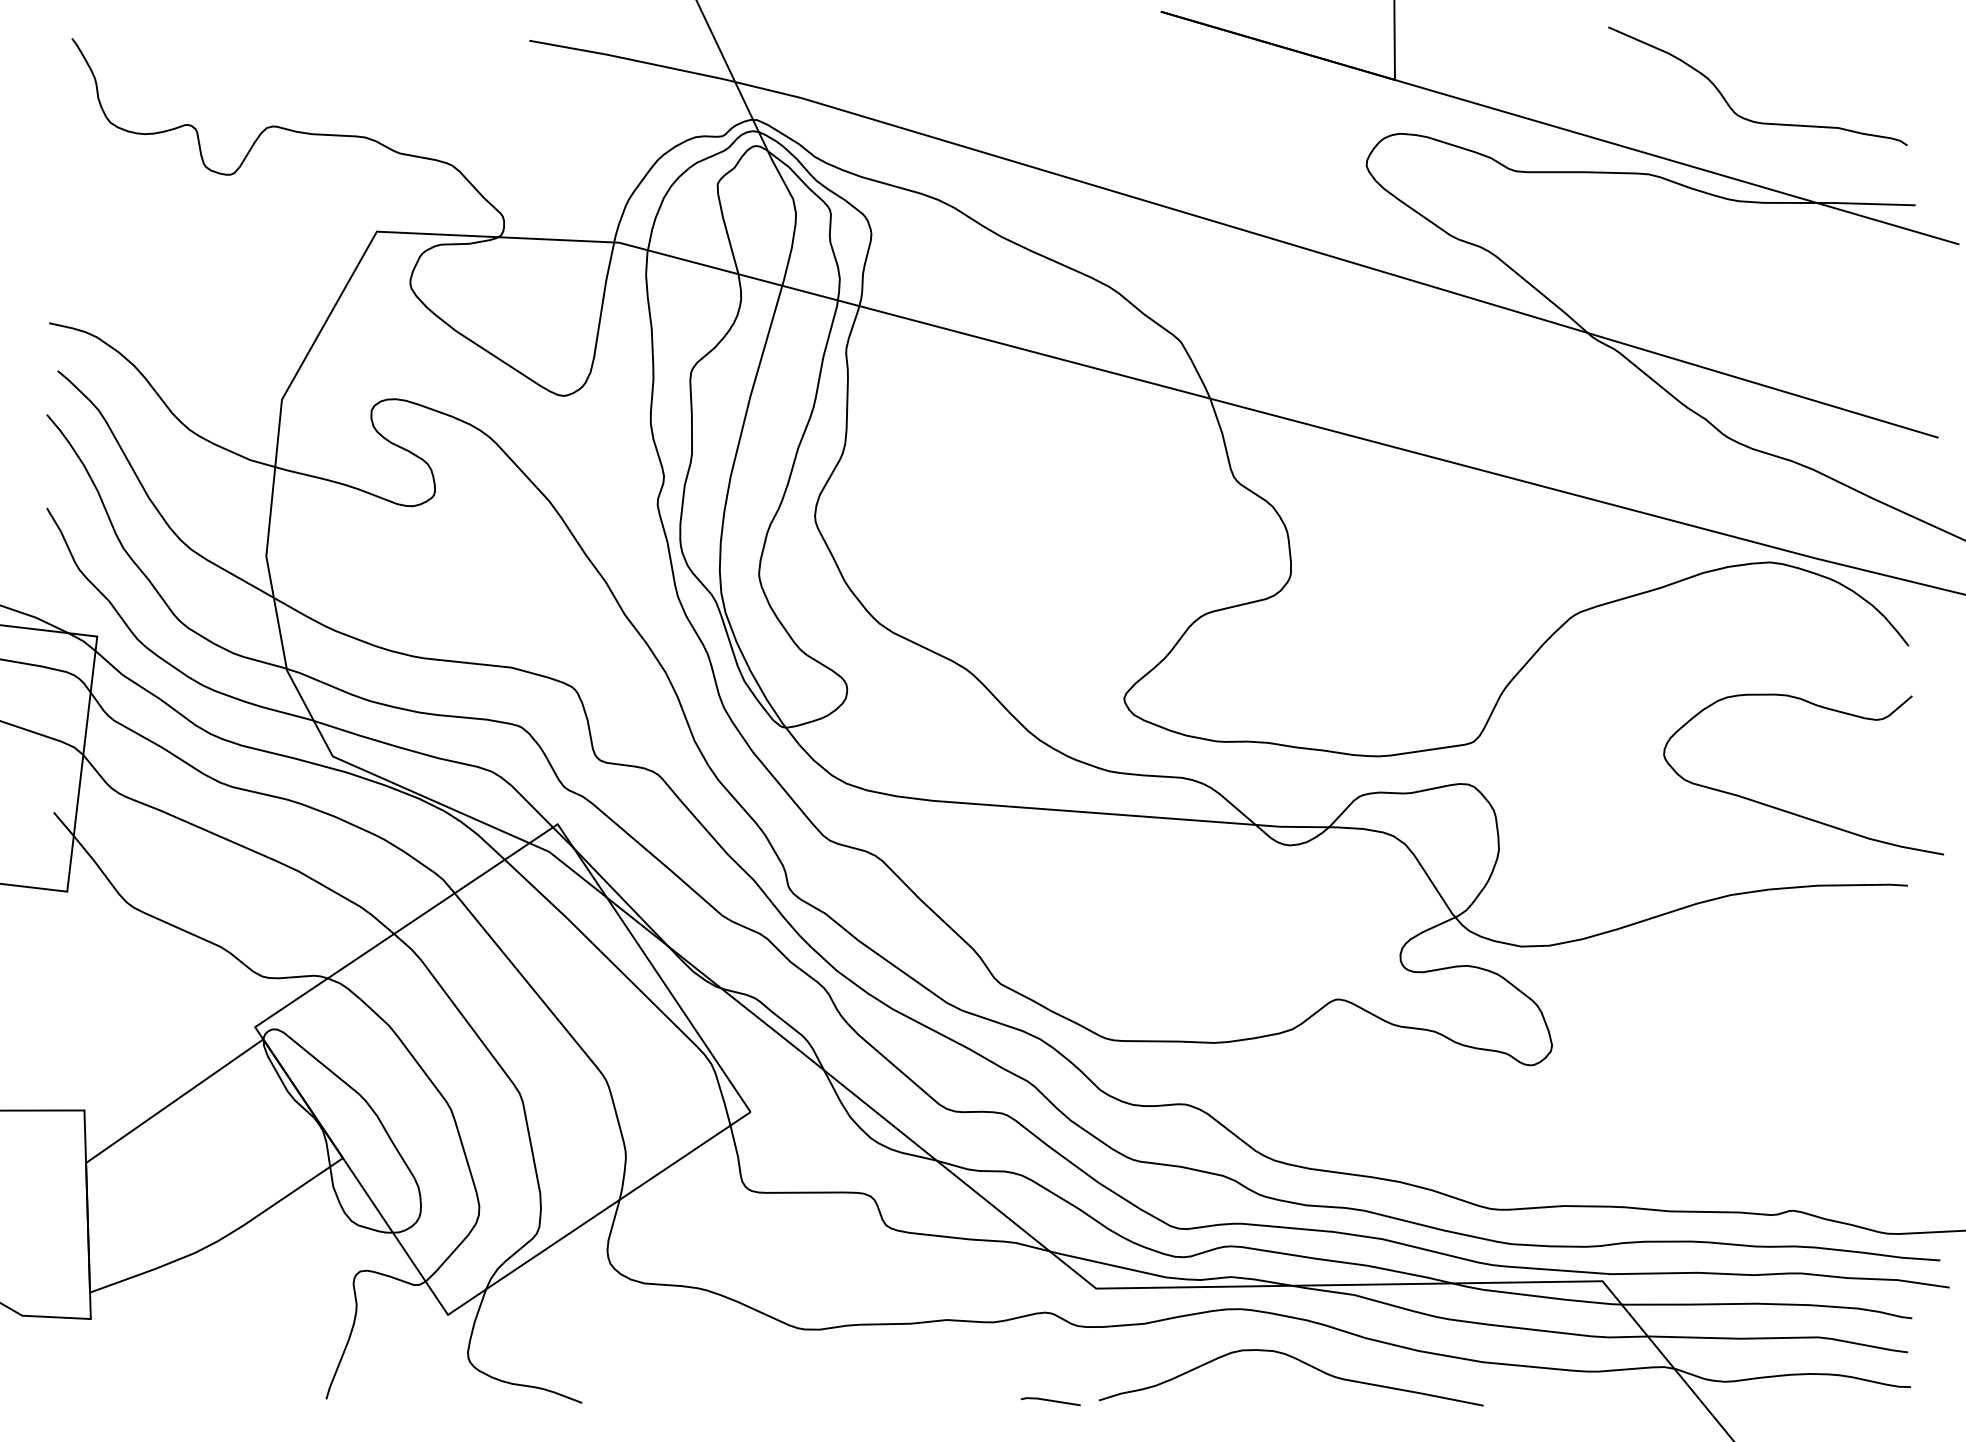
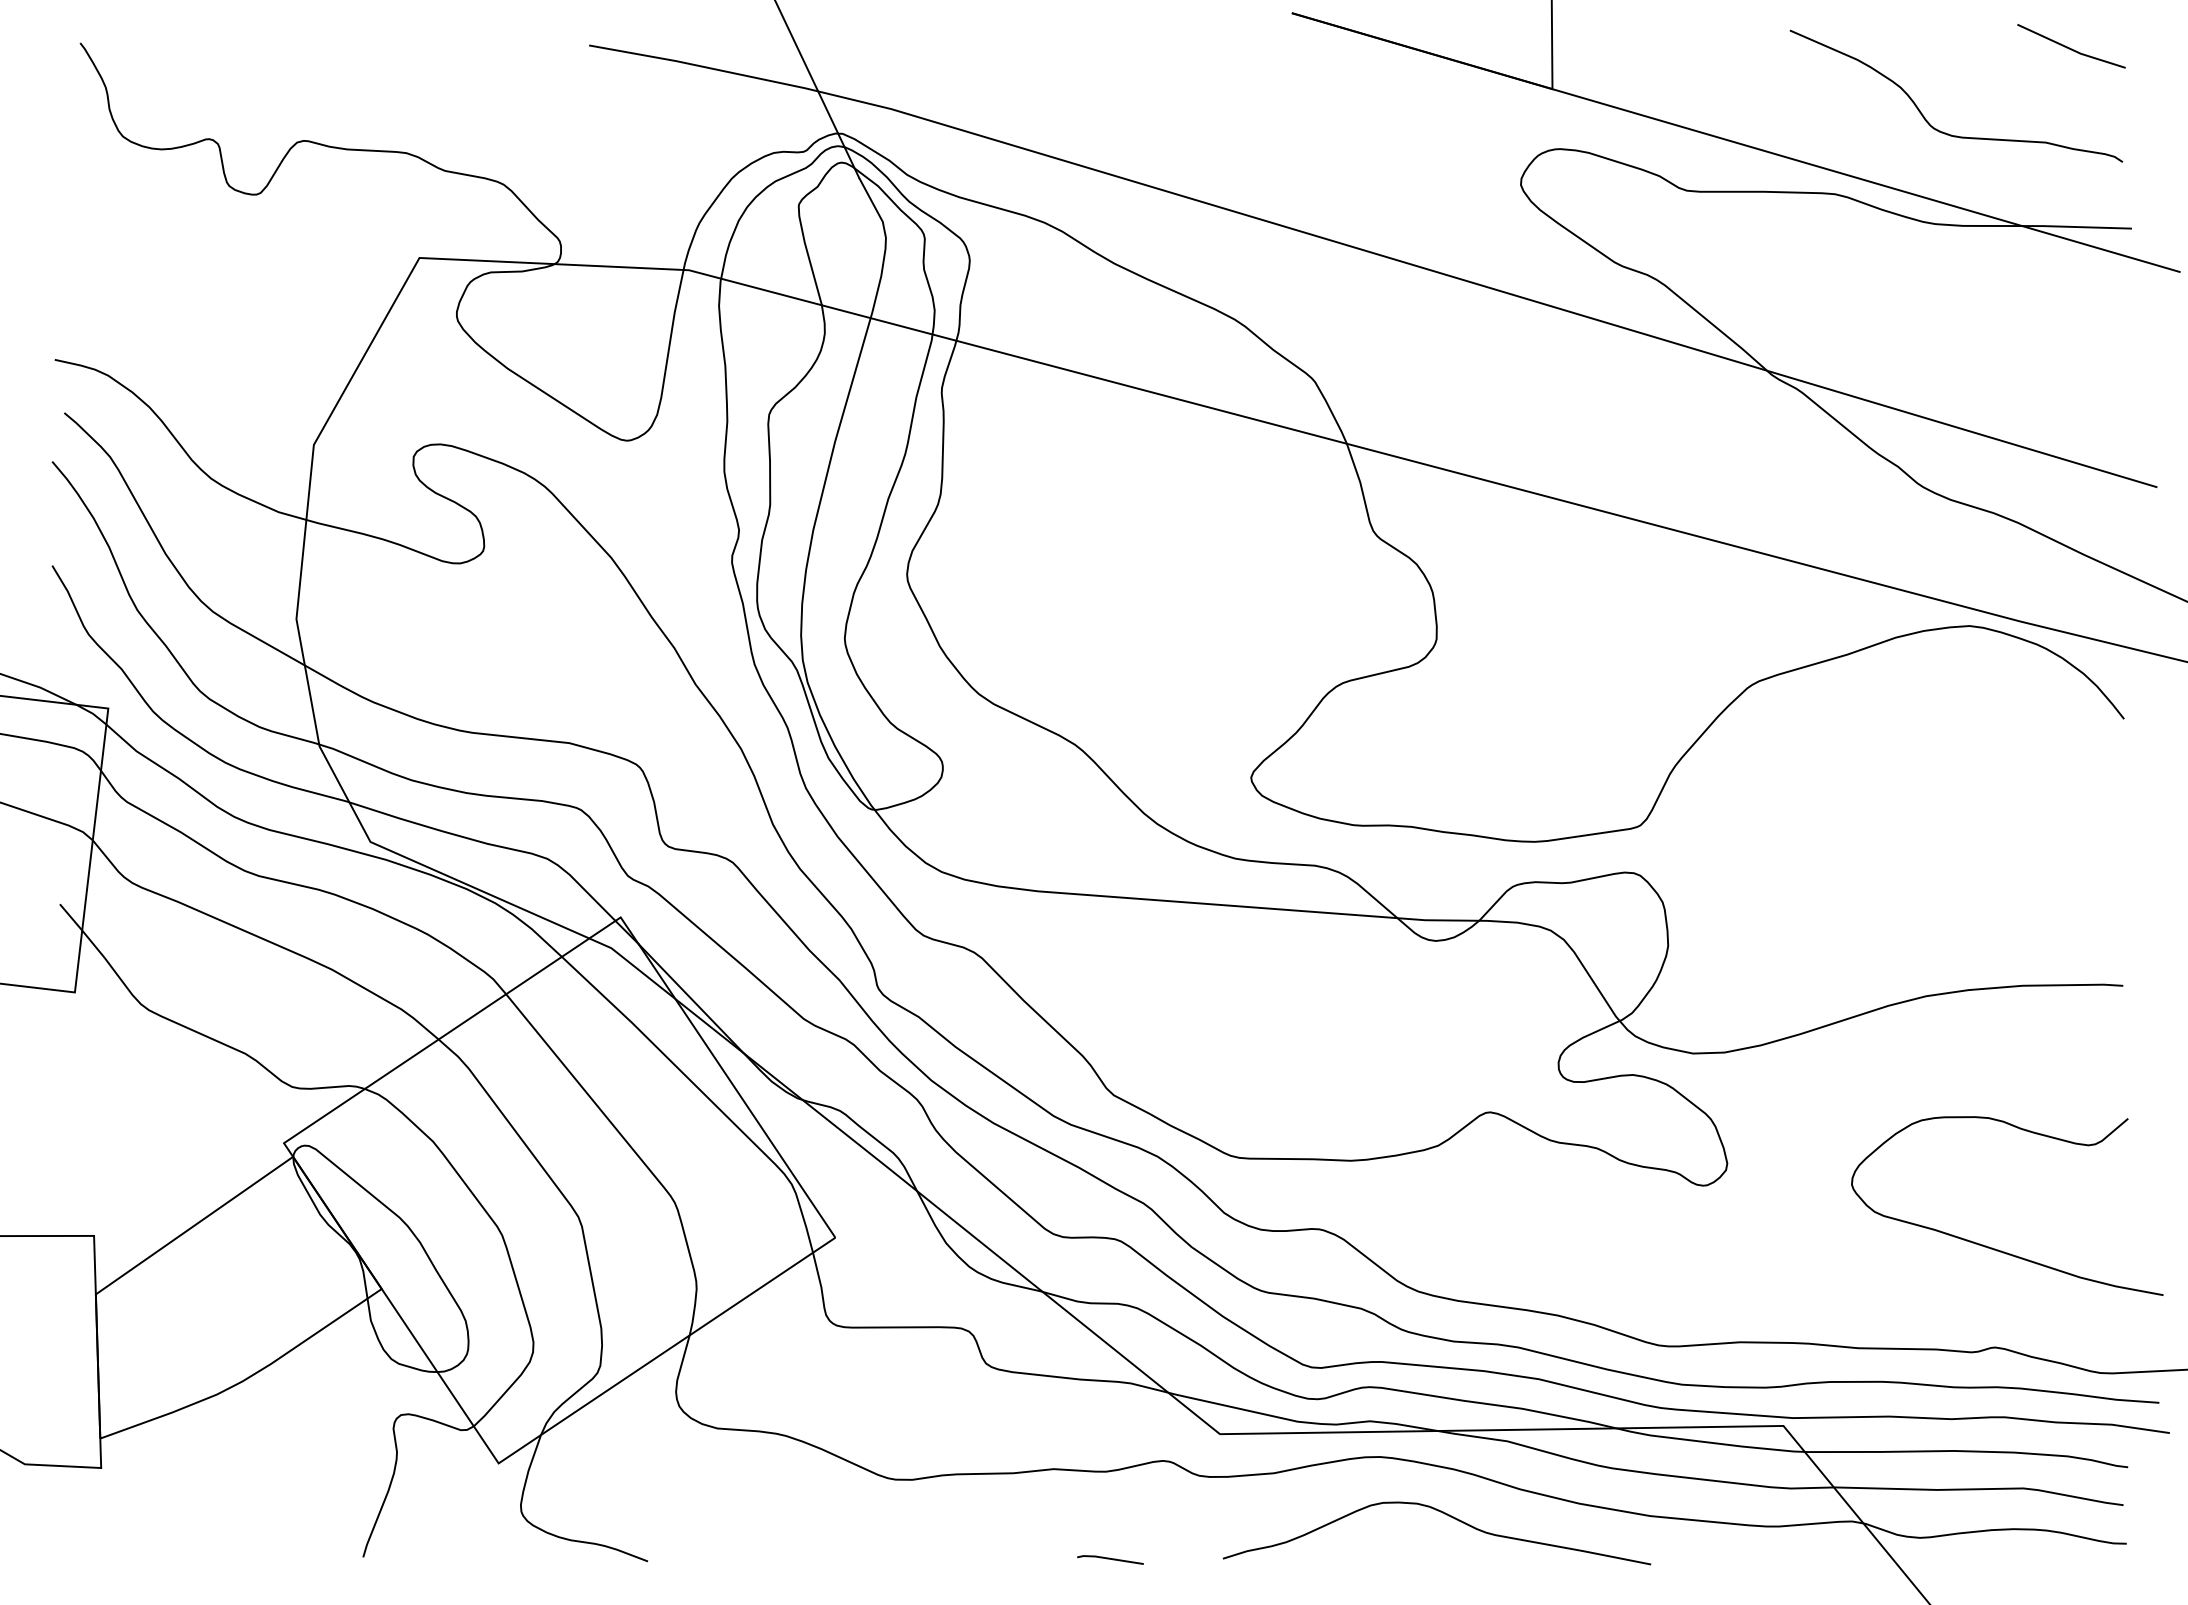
line: (1861, 43) -> (2071, 48), added
curve: (1790, 811) -> (1992, 1247), moved
line: (1050, 1401) -> (1110, 1559), moved

